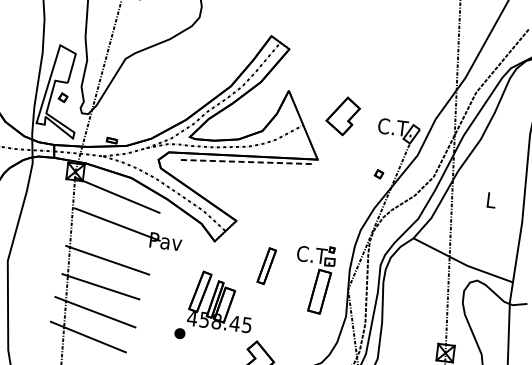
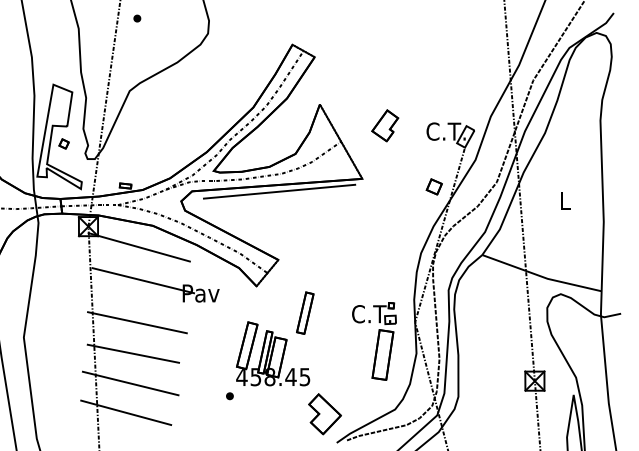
part: (343, 115) -> (385, 125), size x0.71
line: (244, 161) -> (279, 191), dashed -> solid
part: (378, 173) -> (433, 186), size x1.67
part: (267, 265) -> (305, 312), moved
part: (313, 279) -> (374, 341), moved
part: (179, 333) -> (229, 396), size x0.62

